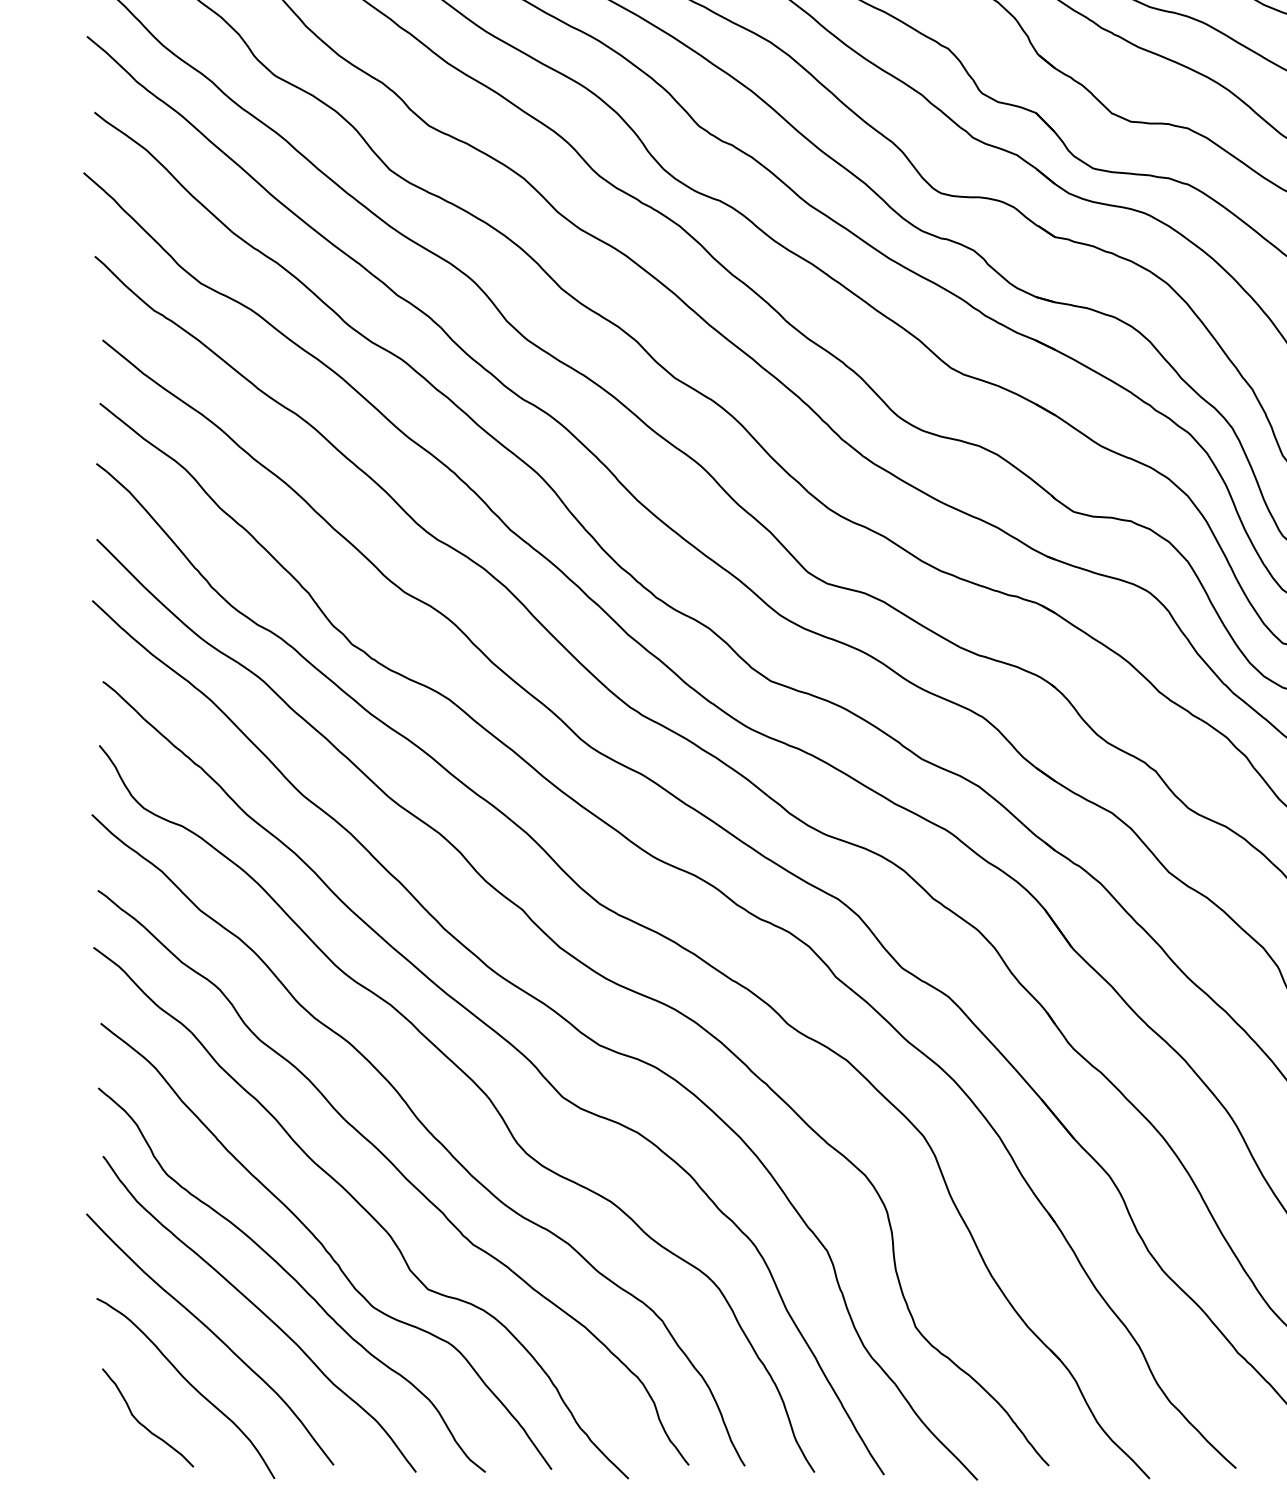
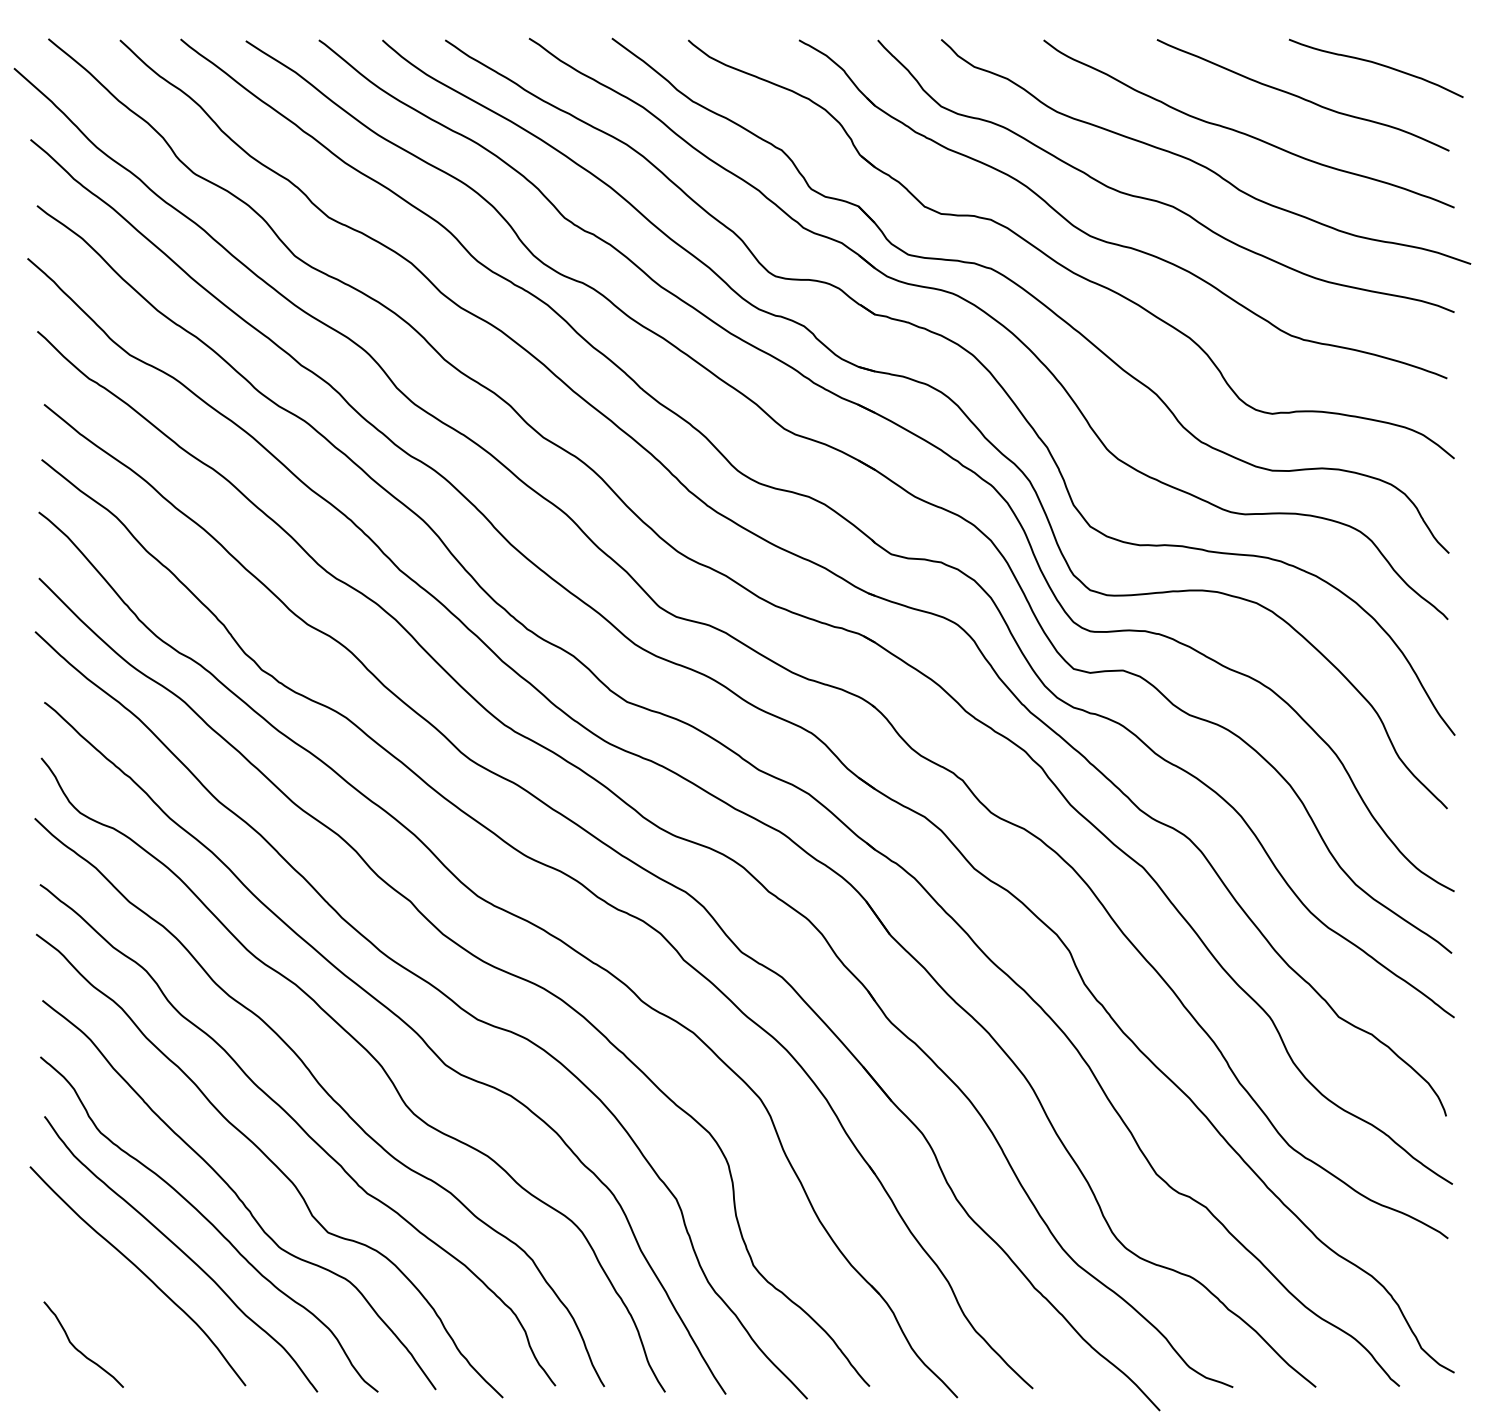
curve: (188, 1384) -> (119, 1315), removed

